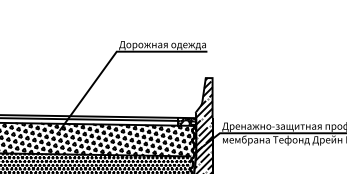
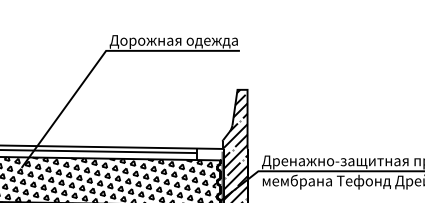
hatch: (187, 121) -> (210, 153), removed

